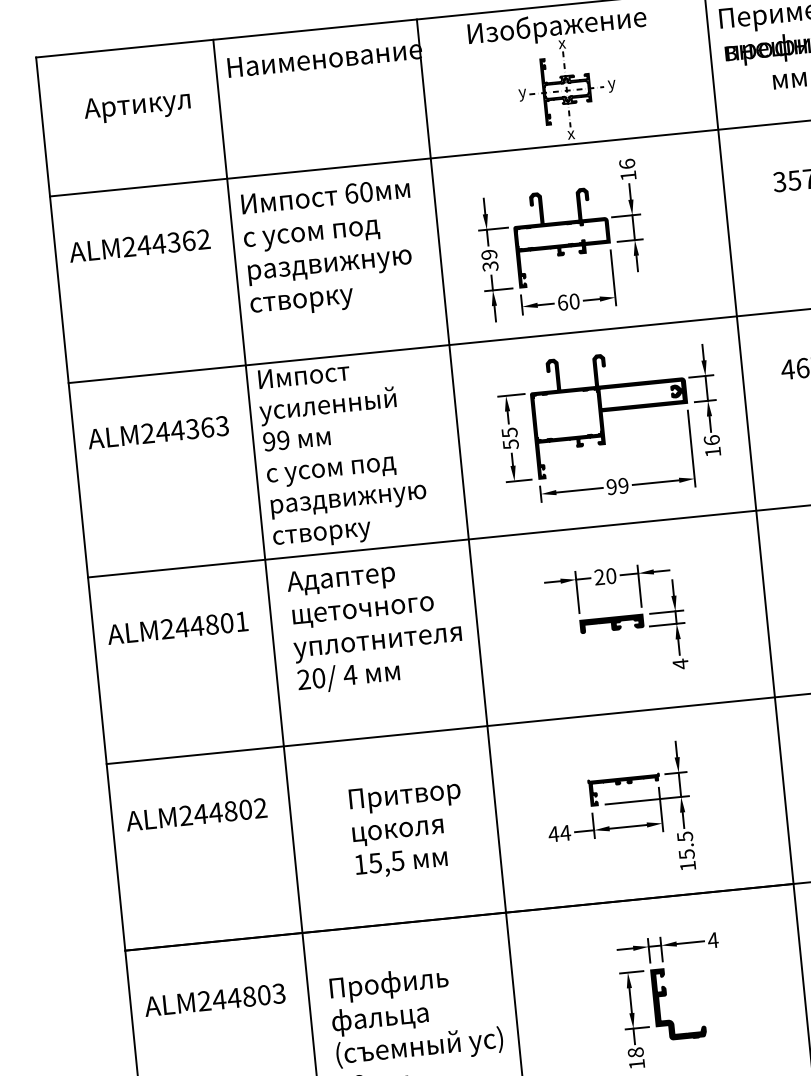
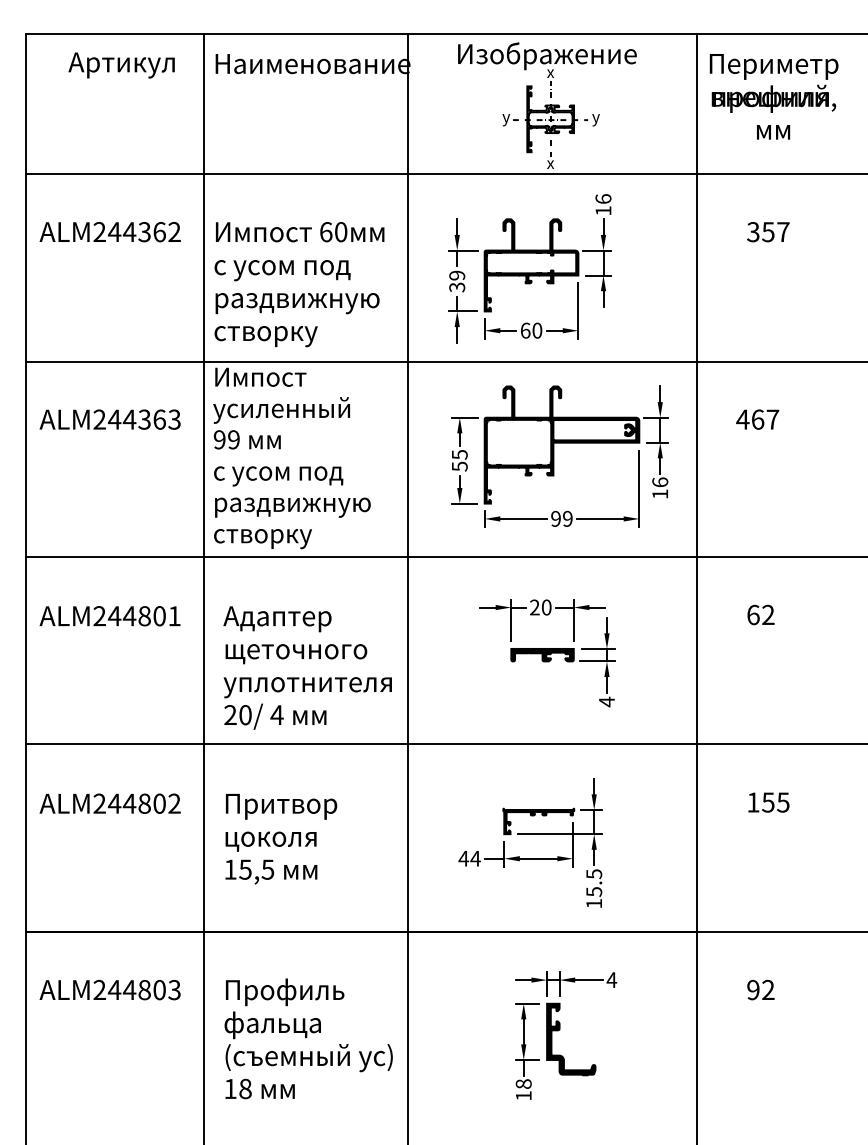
text: (137, 106) -> (121, 65), moved
text: (330, 248) -> (299, 284), moved
text: (375, 624) -> (307, 667), moved
text: (408, 829) -> (281, 839), moved

